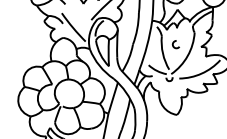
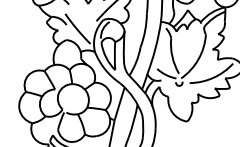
arc: (173, 44) -> (183, 47), removed

